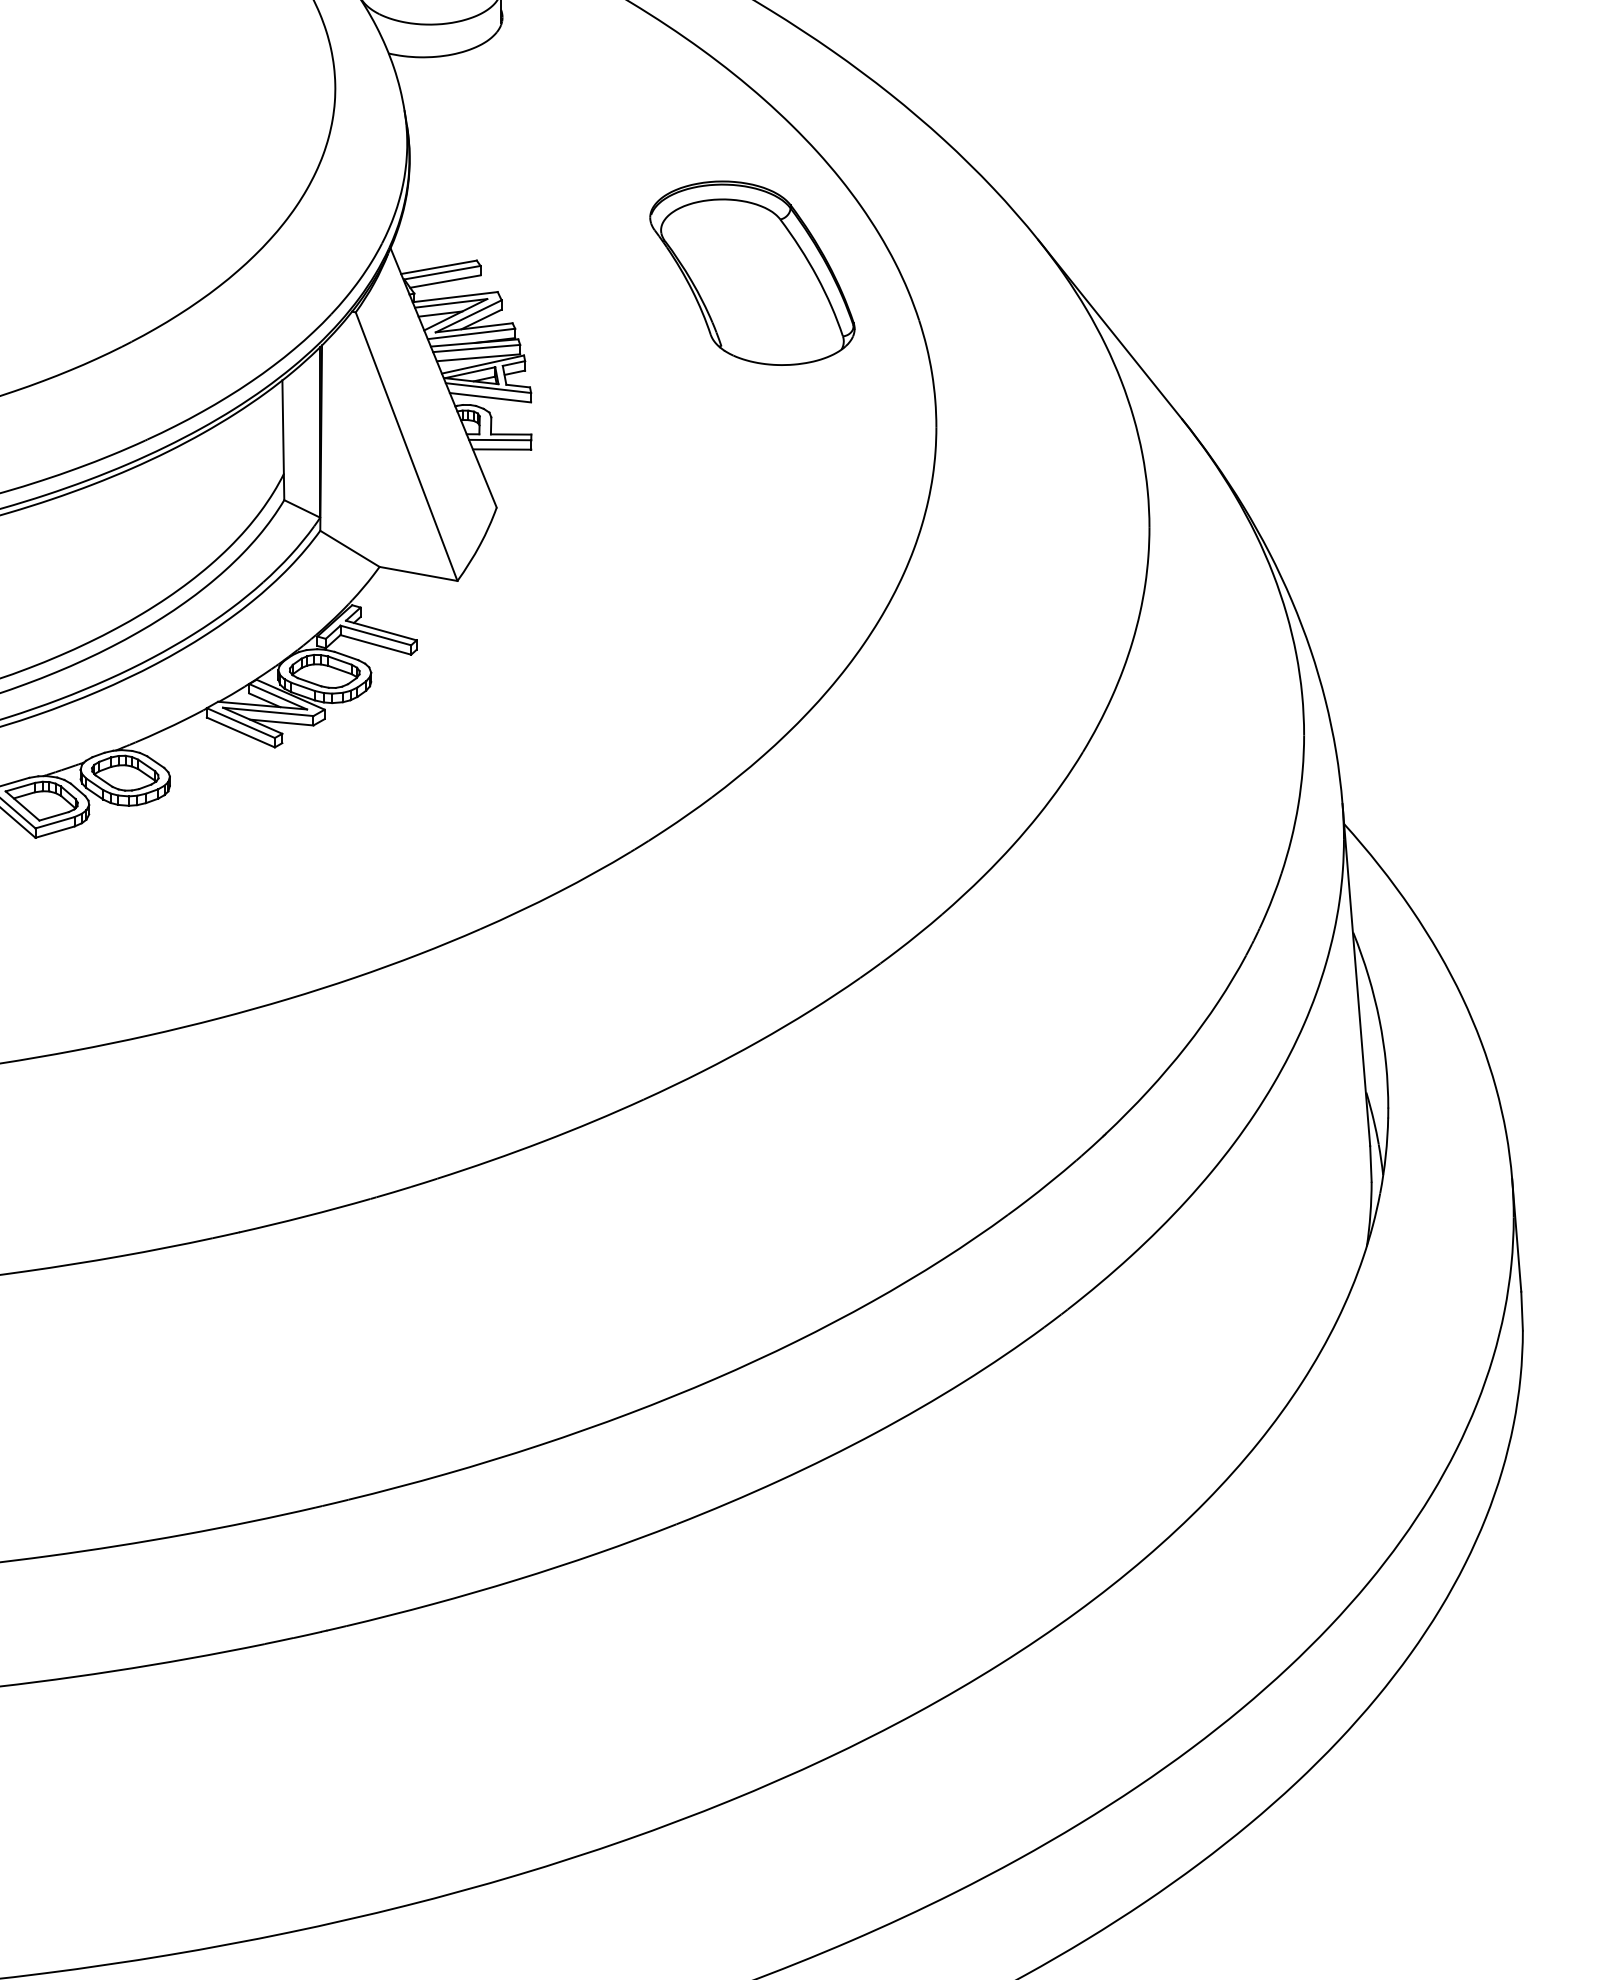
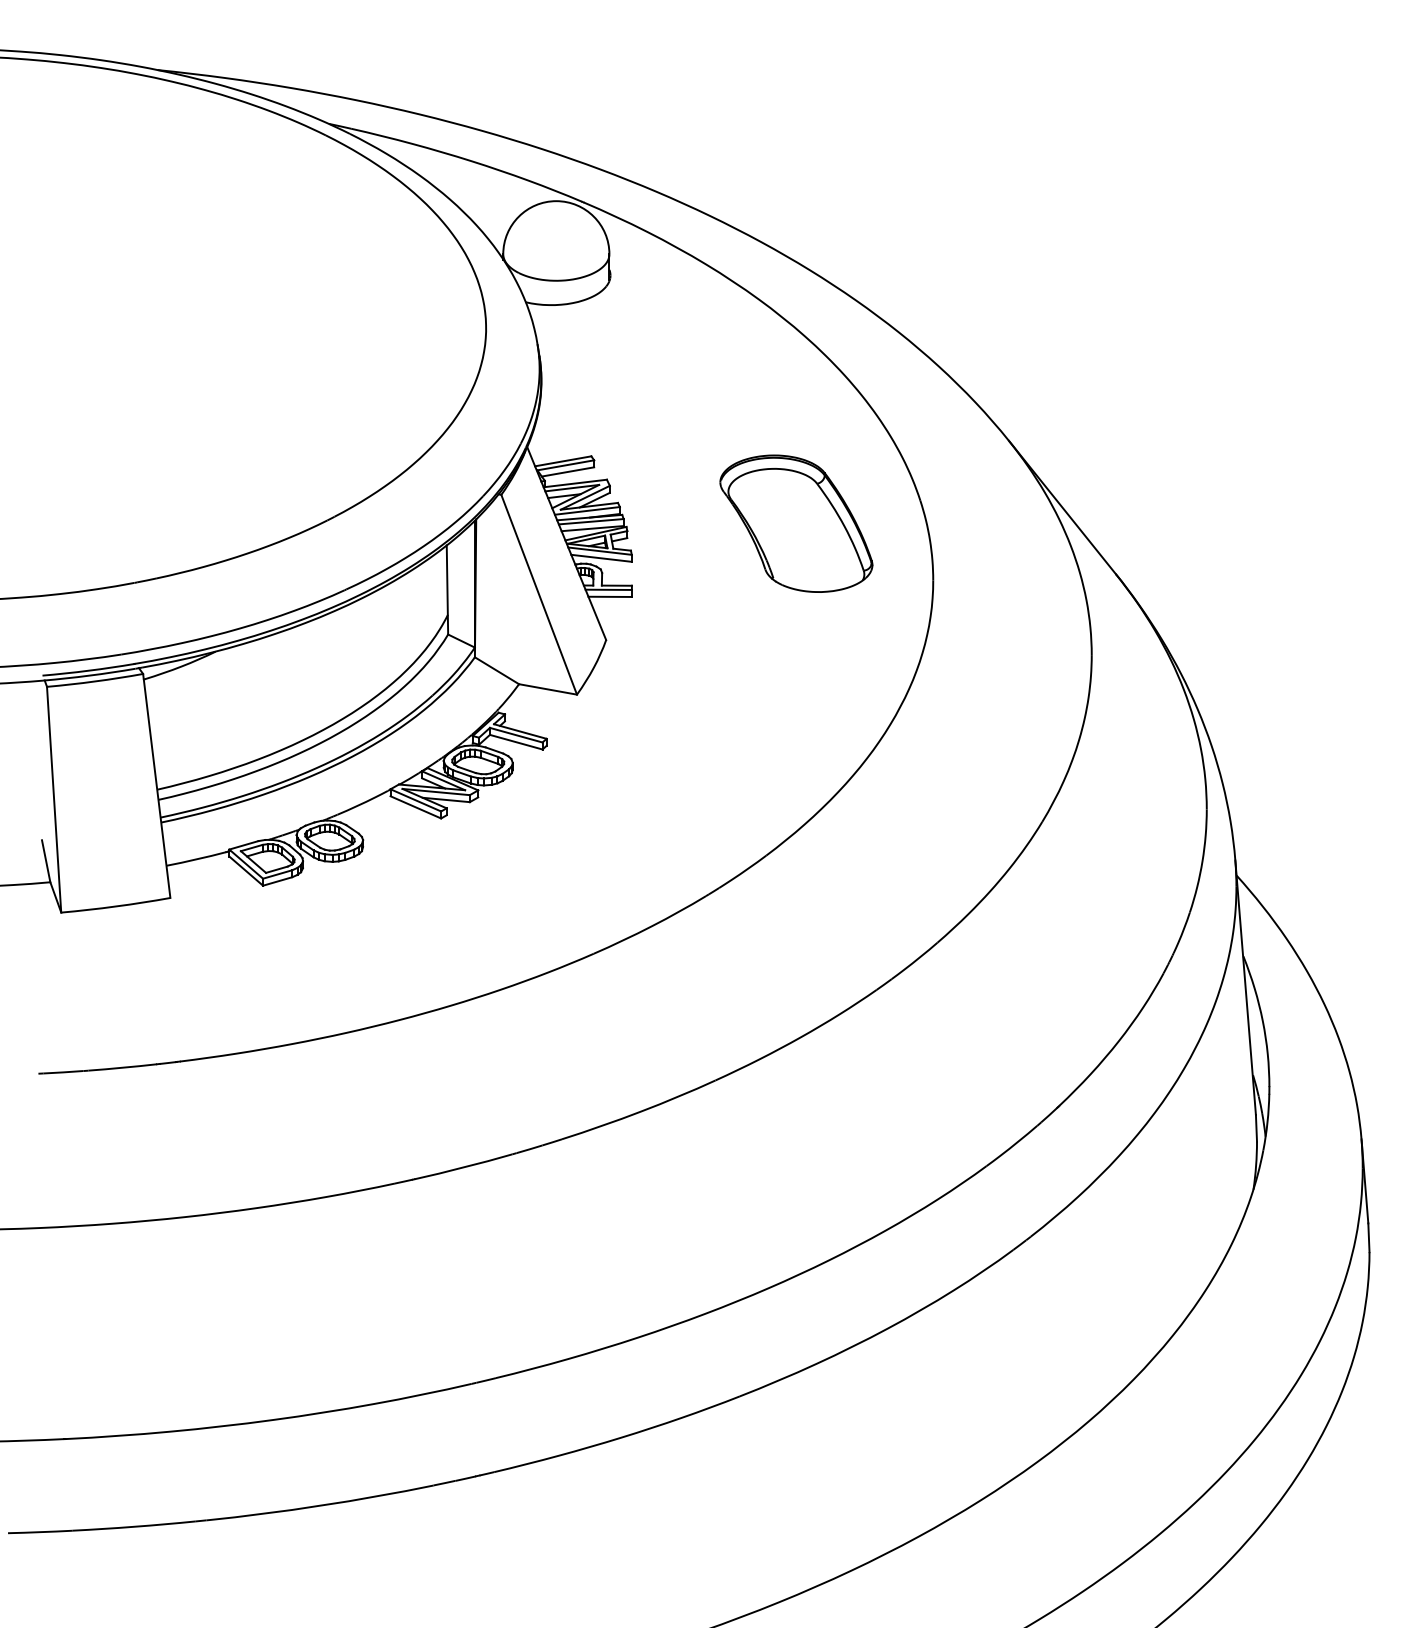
part: (752, 272) -> (796, 523), moved

